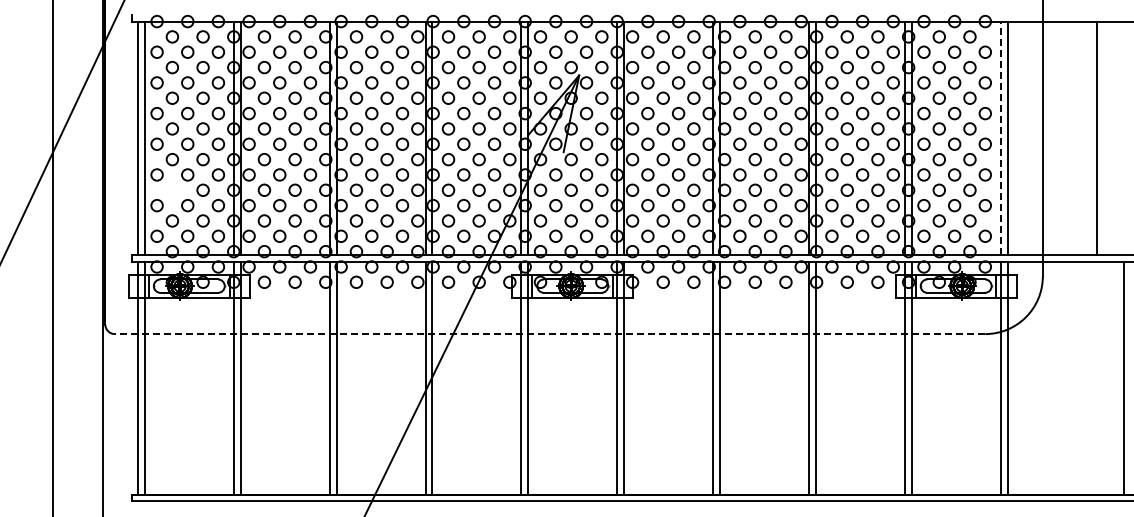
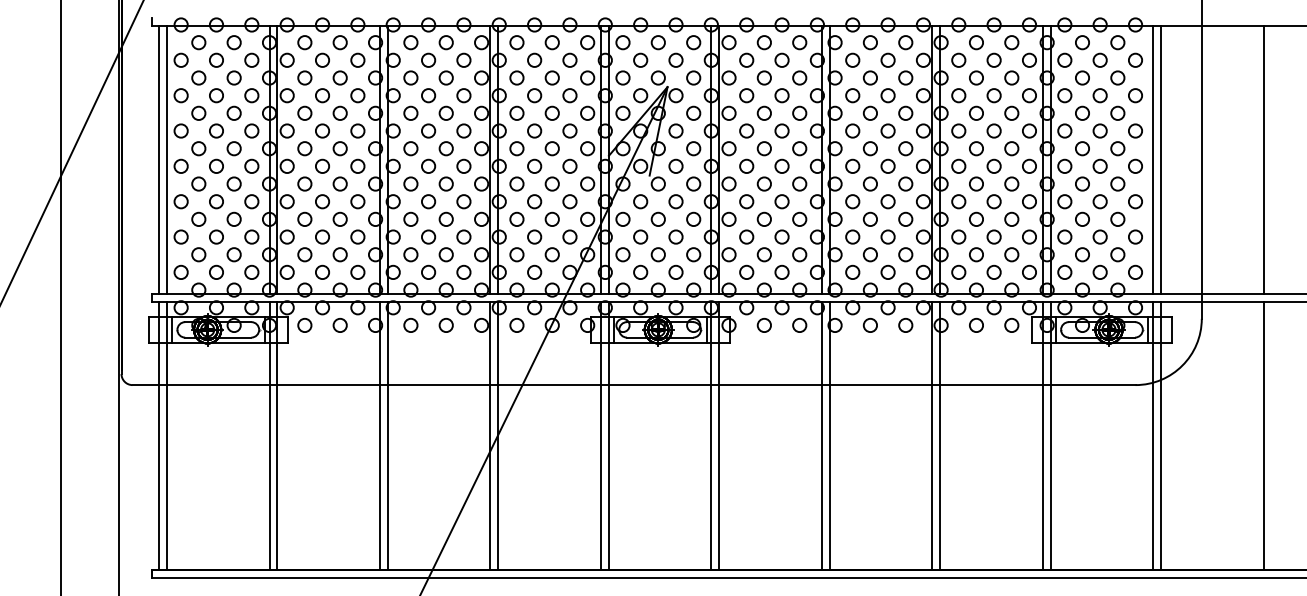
line: (1000, 138) -> (1153, 159), dashed -> solid
circle: (171, 189) -> (197, 218), added
line: (549, 334) -> (633, 385), dashed -> solid
line: (1123, 377) -> (1263, 435), moved

